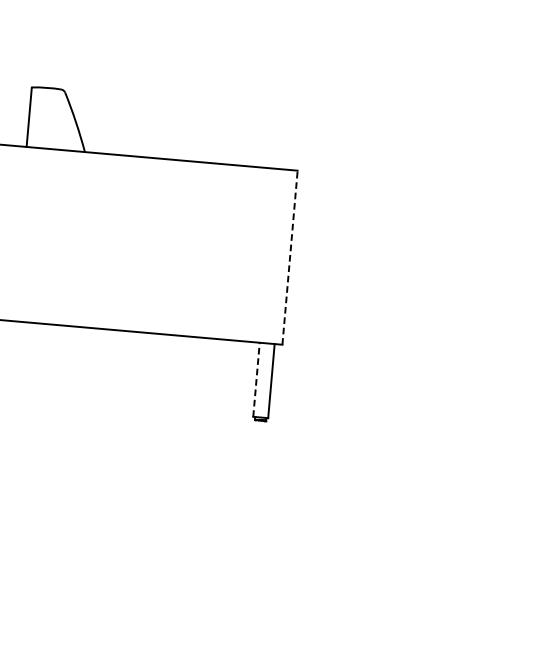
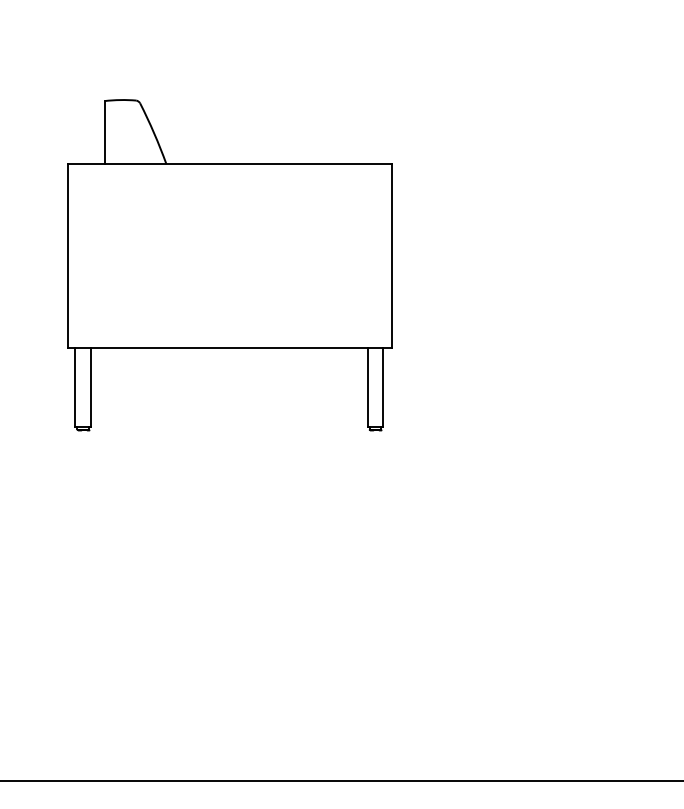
line: (290, 257) -> (391, 255), dashed -> solid
line: (256, 379) -> (367, 387), dashed -> solid

